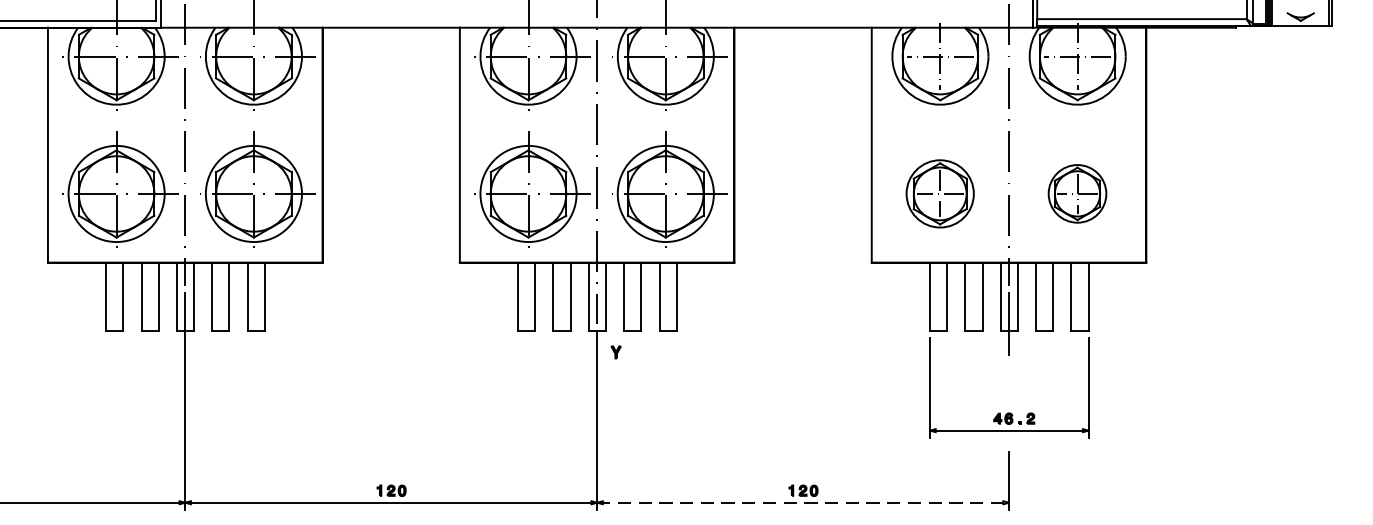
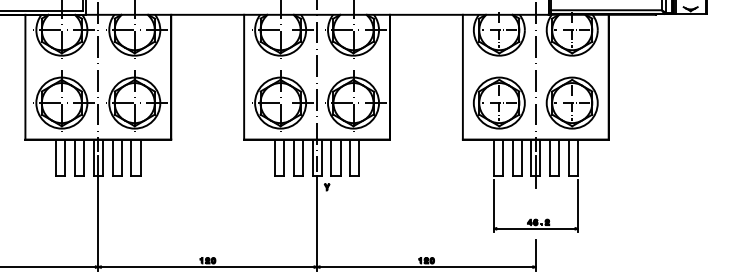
part: (938, 192) -> (498, 102), size x1.43
part: (1076, 192) -> (571, 102), size x1.67
line: (803, 503) -> (426, 267), dashed -> solid

